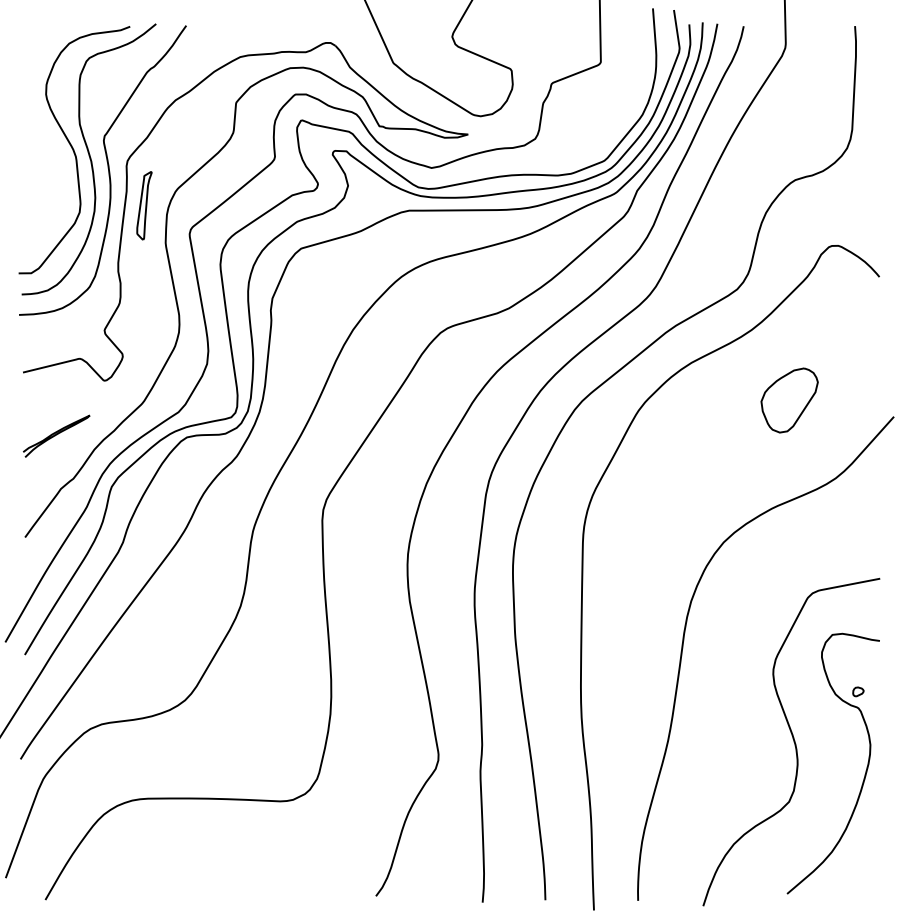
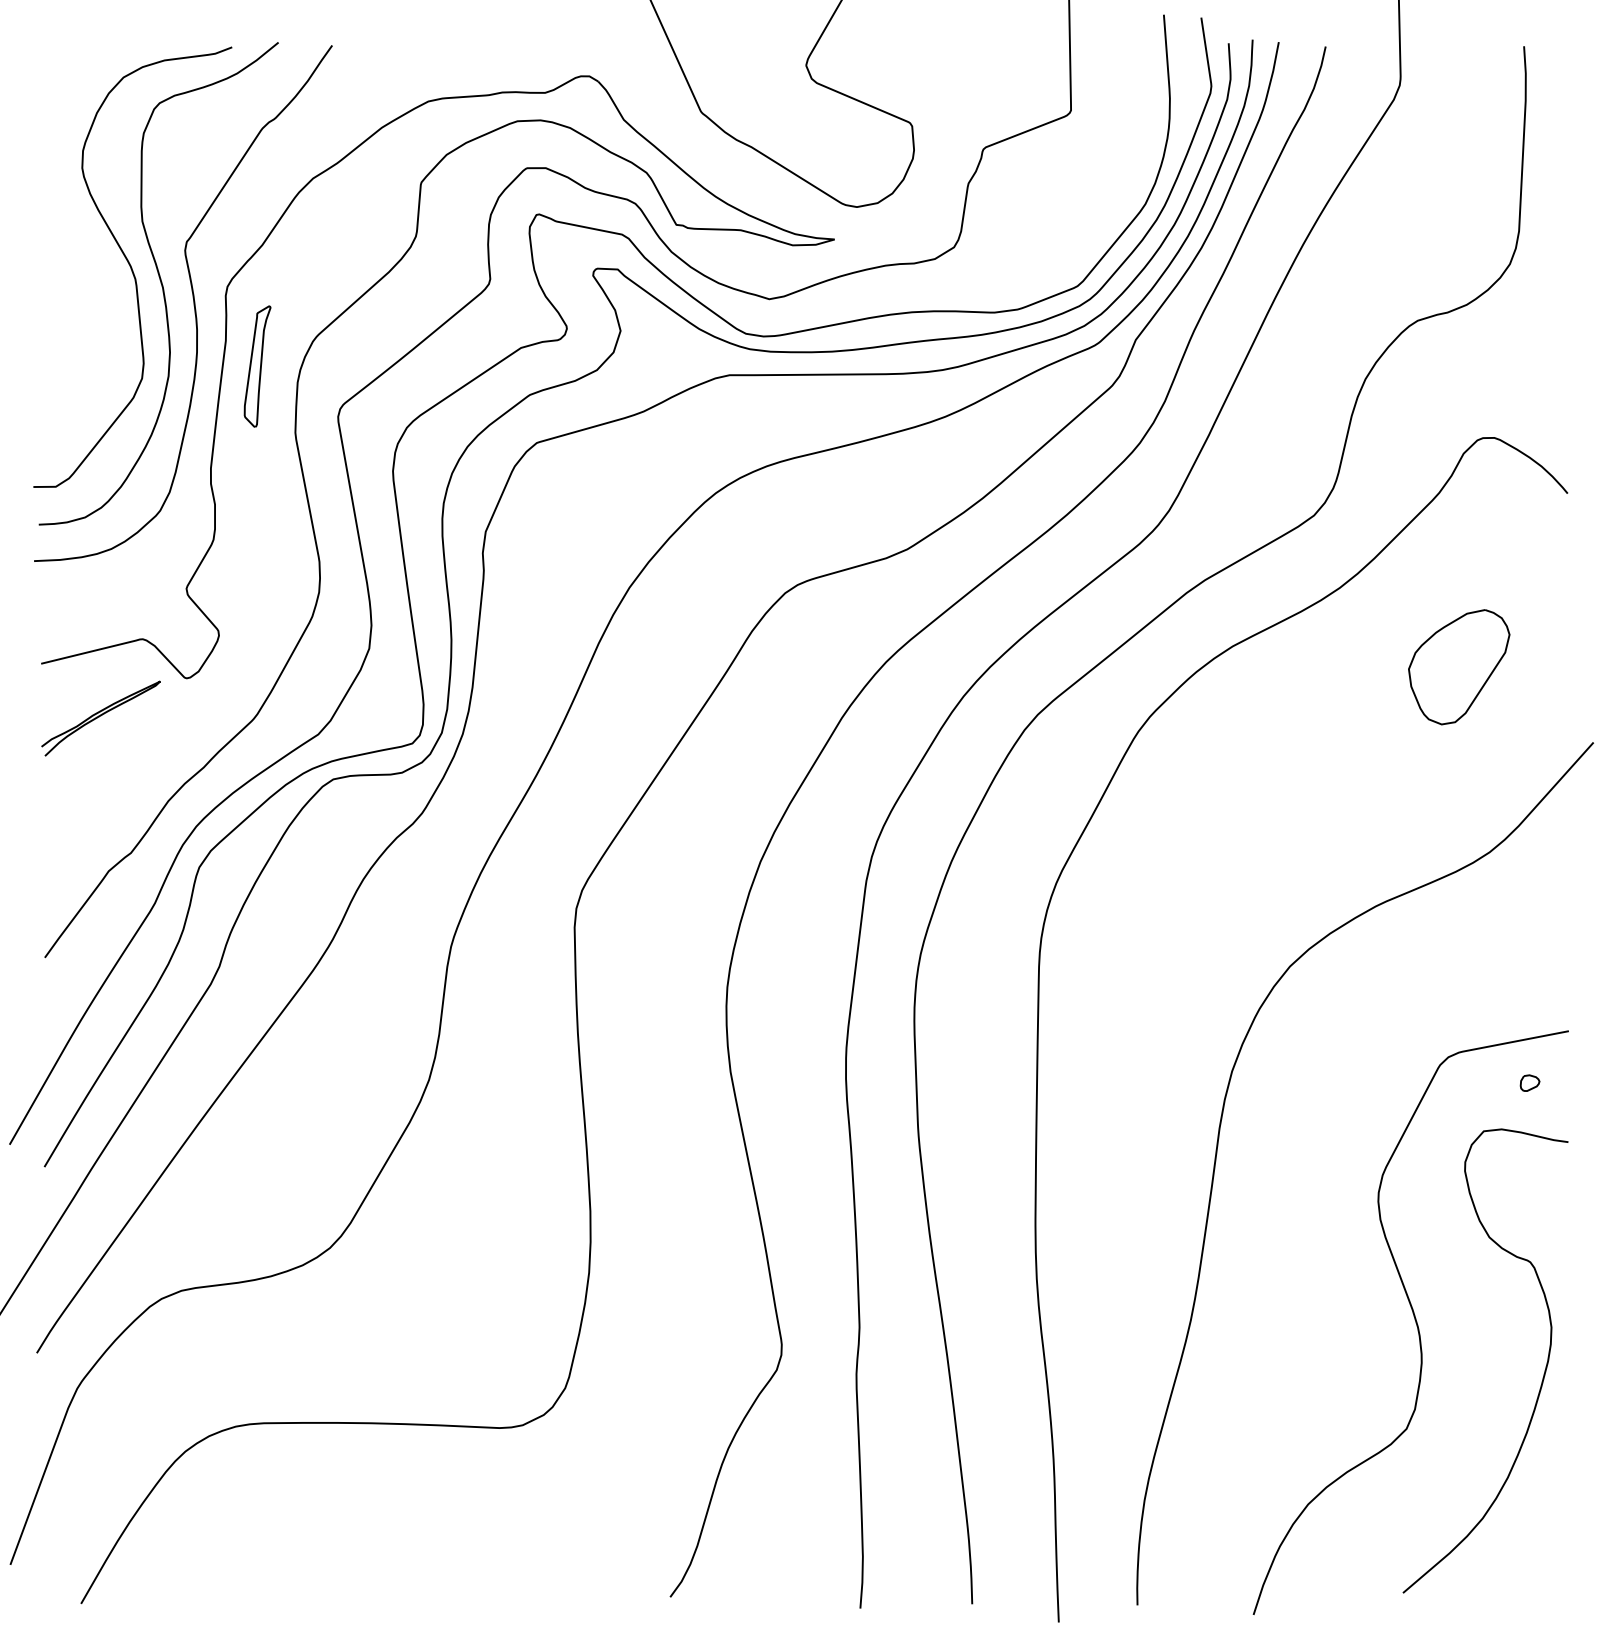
part: (789, 400) -> (1458, 667), moved
curve: (56, 435) -> (100, 717), moved
part: (858, 691) -> (1530, 1082), moved

